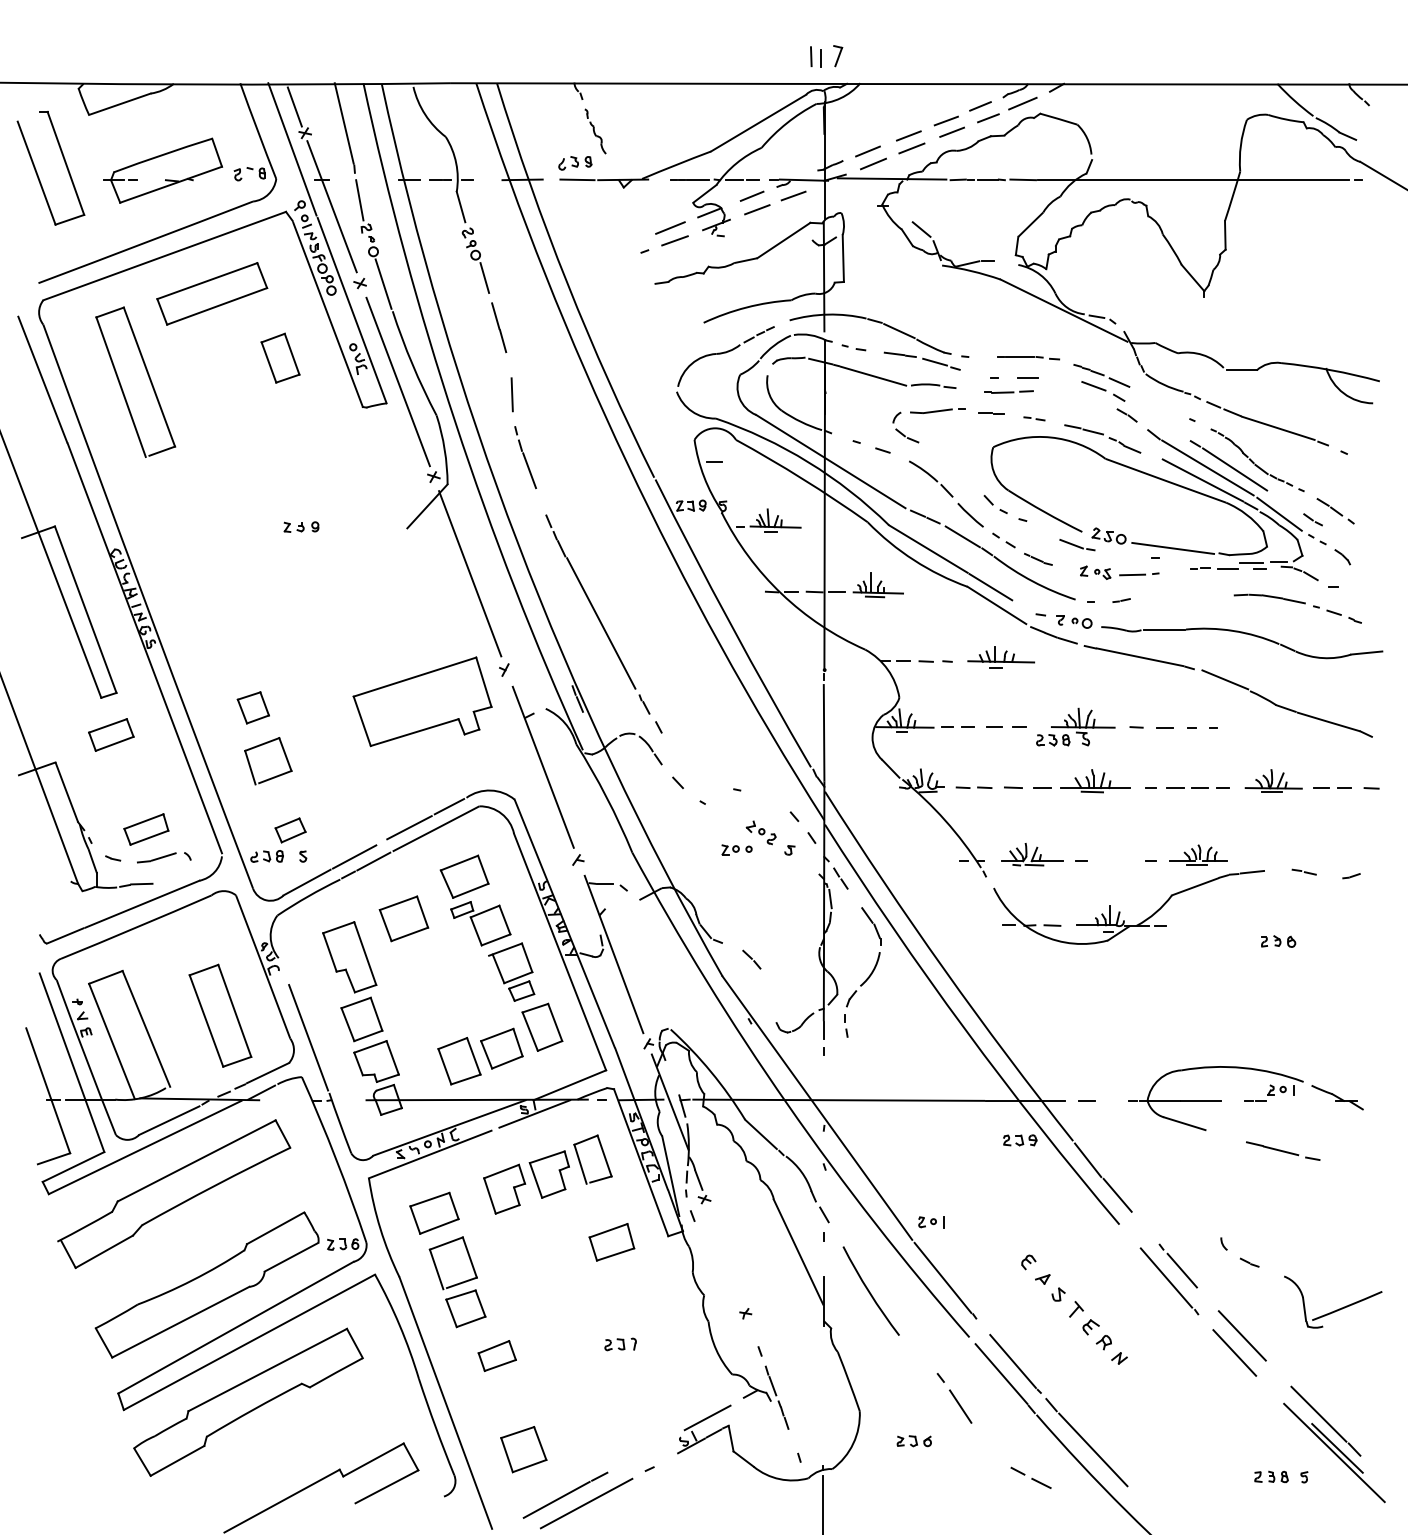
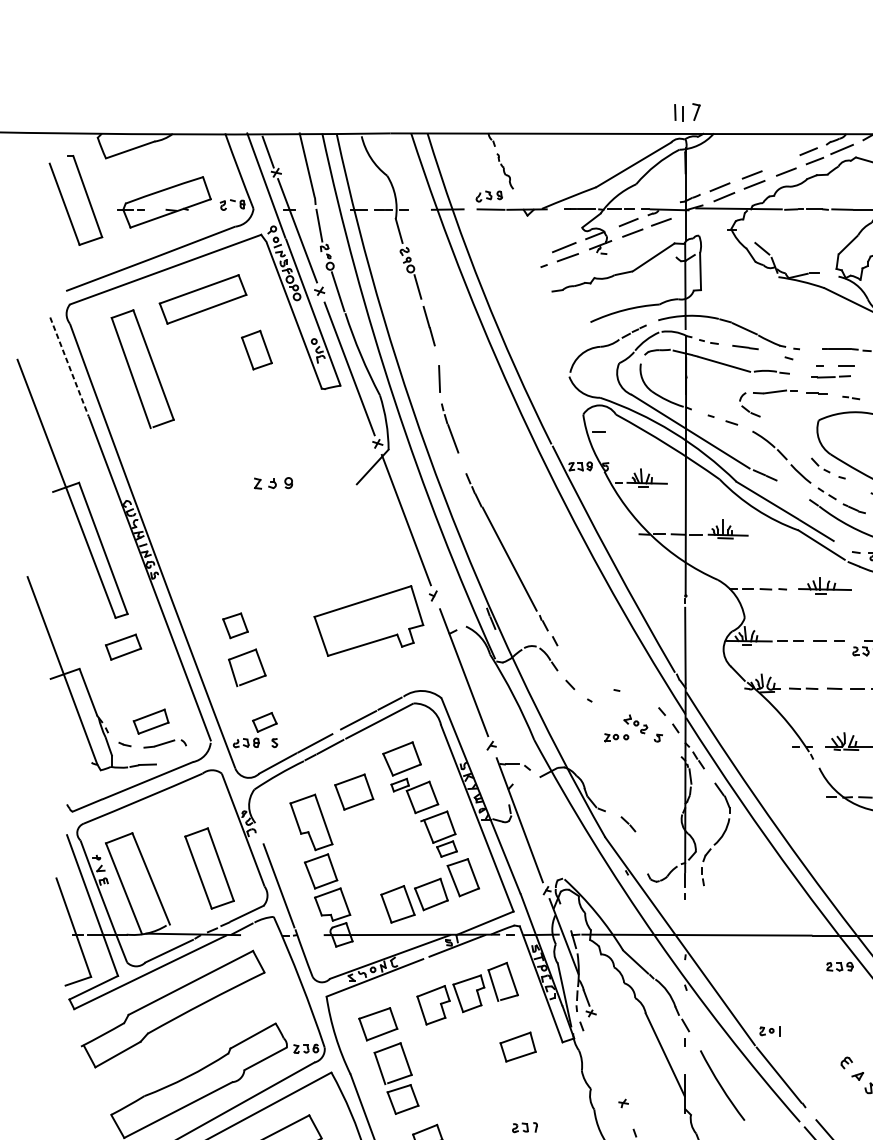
line: (945, 120) -> (781, 162), removed
line: (934, 361) -> (772, 352), removed
line: (42, 380) -> (69, 367), solid -> dashed
part: (301, 526) -> (273, 482), size x1.4
line: (962, 536) -> (794, 490), removed

